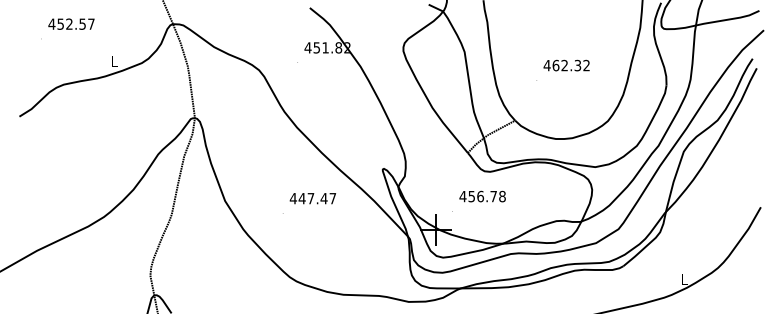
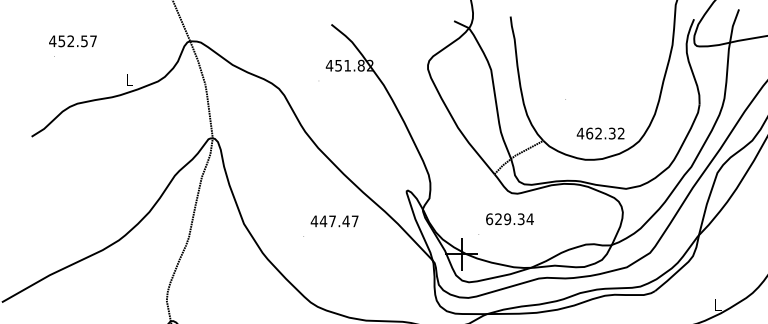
text: (71, 23) -> (72, 40), moved
text: (566, 65) -> (600, 133), moved
text: (482, 196) -> (509, 219), 456.78 -> 629.34

